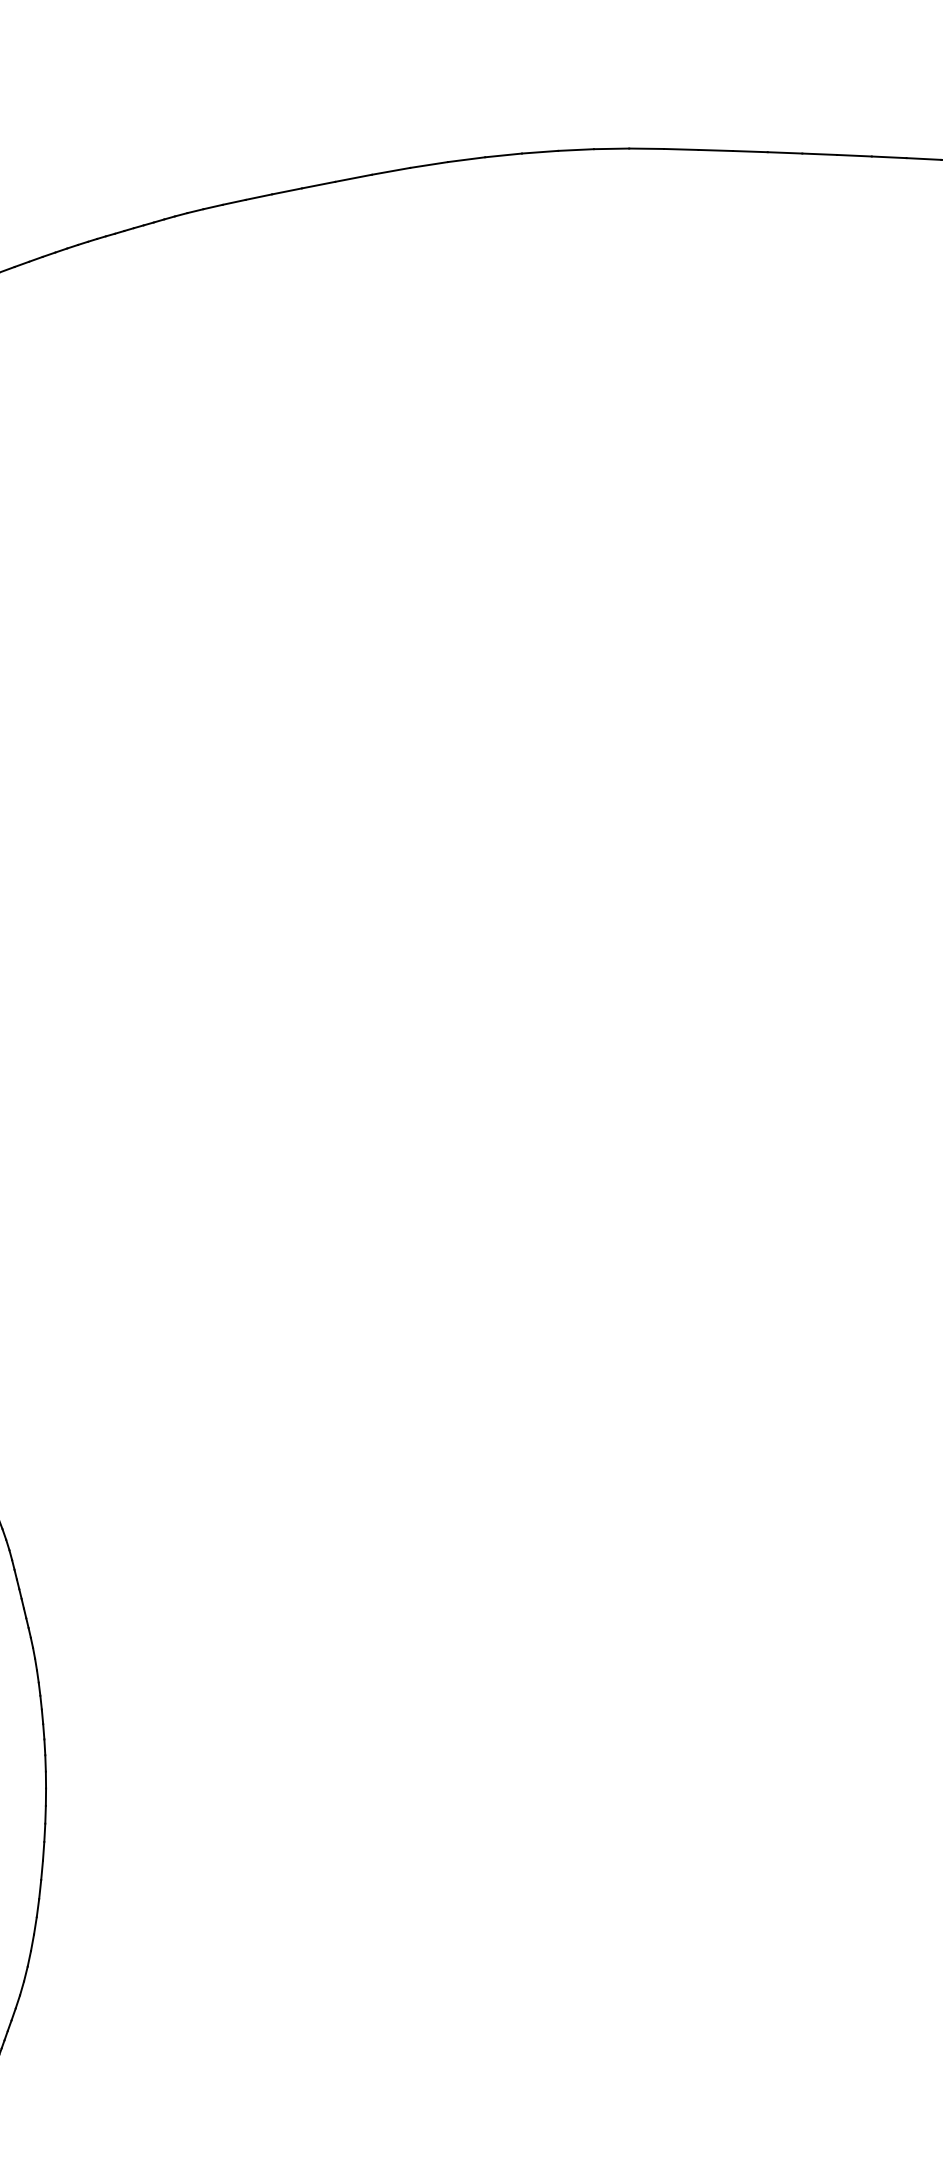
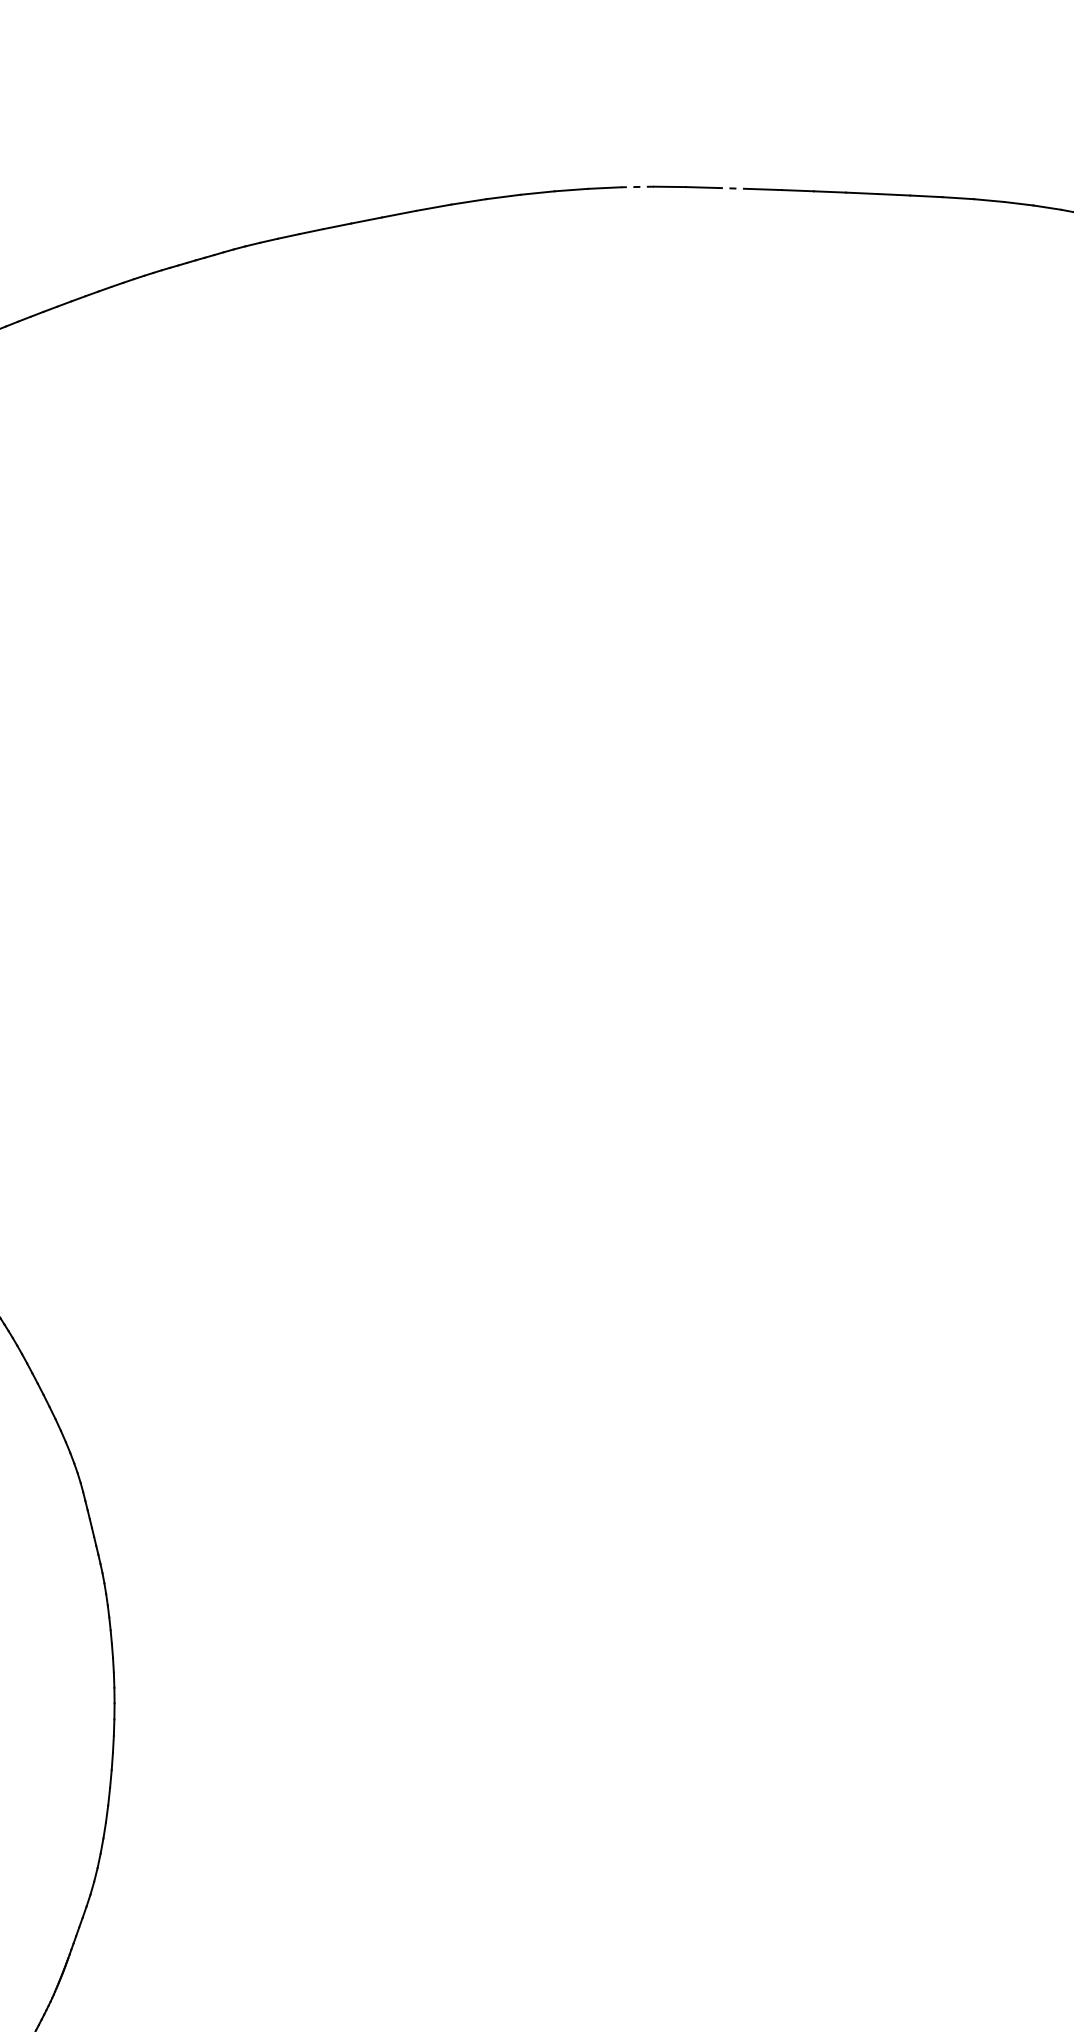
line: (611, 149) -> (637, 187), solid -> dashed
line: (715, 150) -> (733, 188), solid -> dashed

